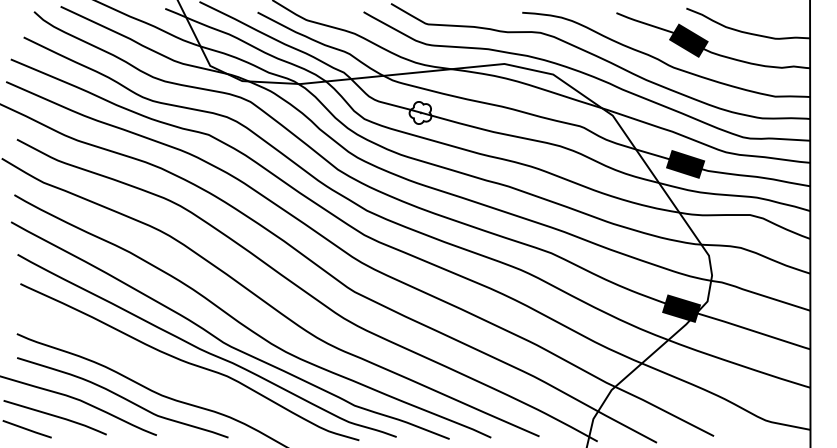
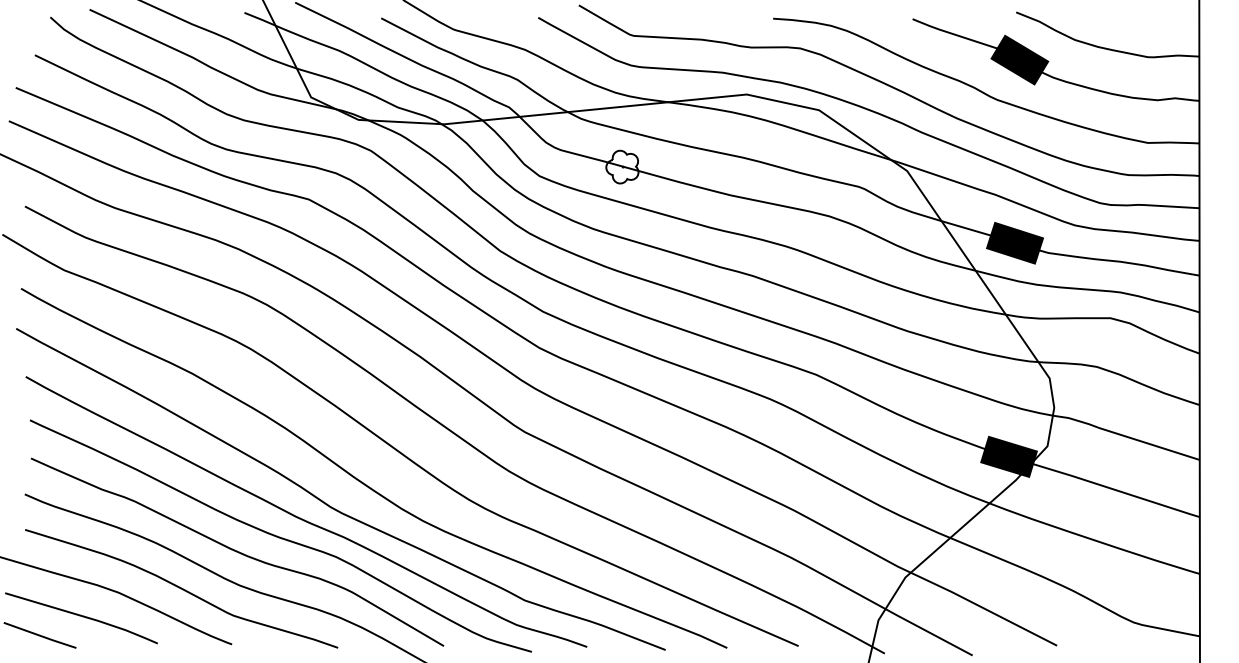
curve: (160, 373) -> (237, 552), added

